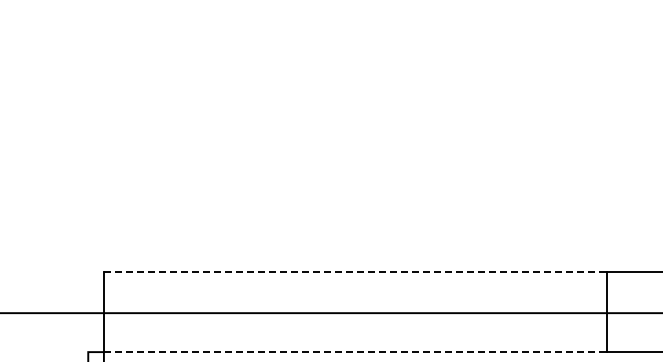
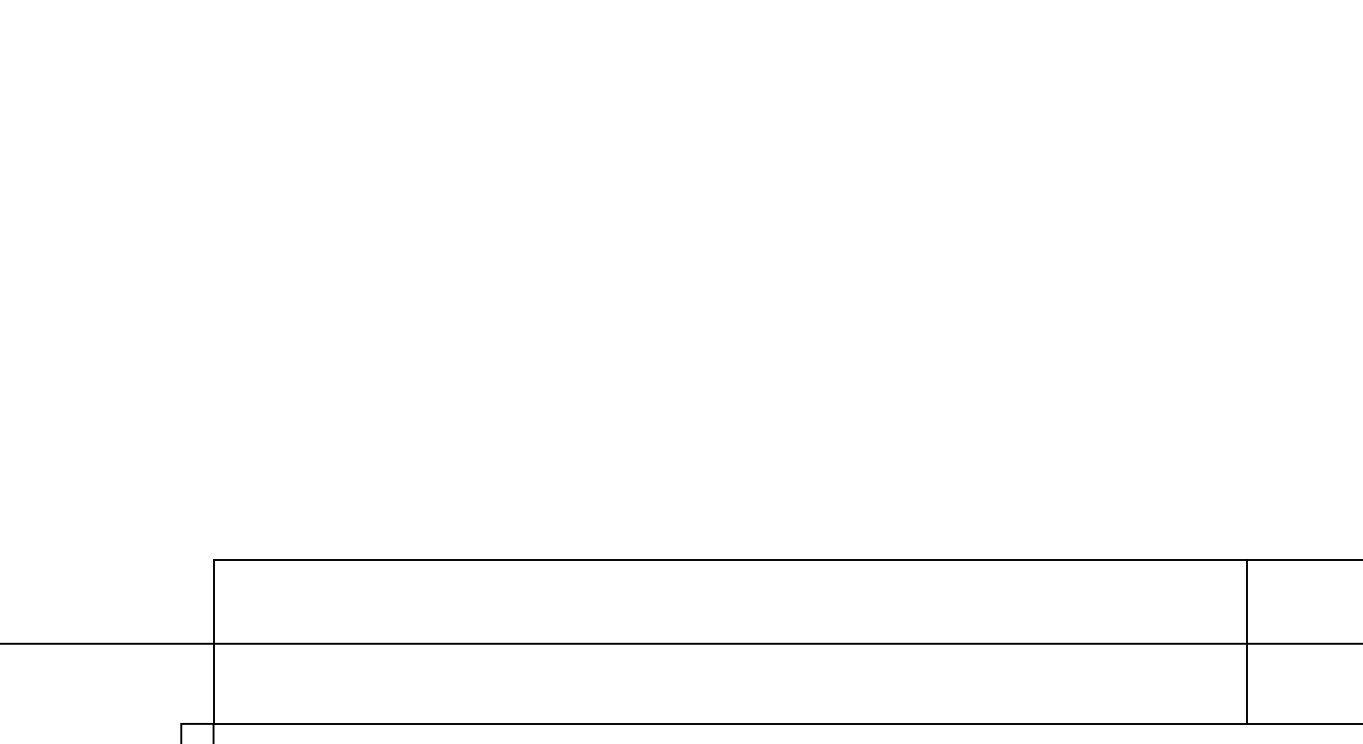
line: (355, 272) -> (730, 560), dashed -> solid
line: (355, 352) -> (730, 724), dashed -> solid

